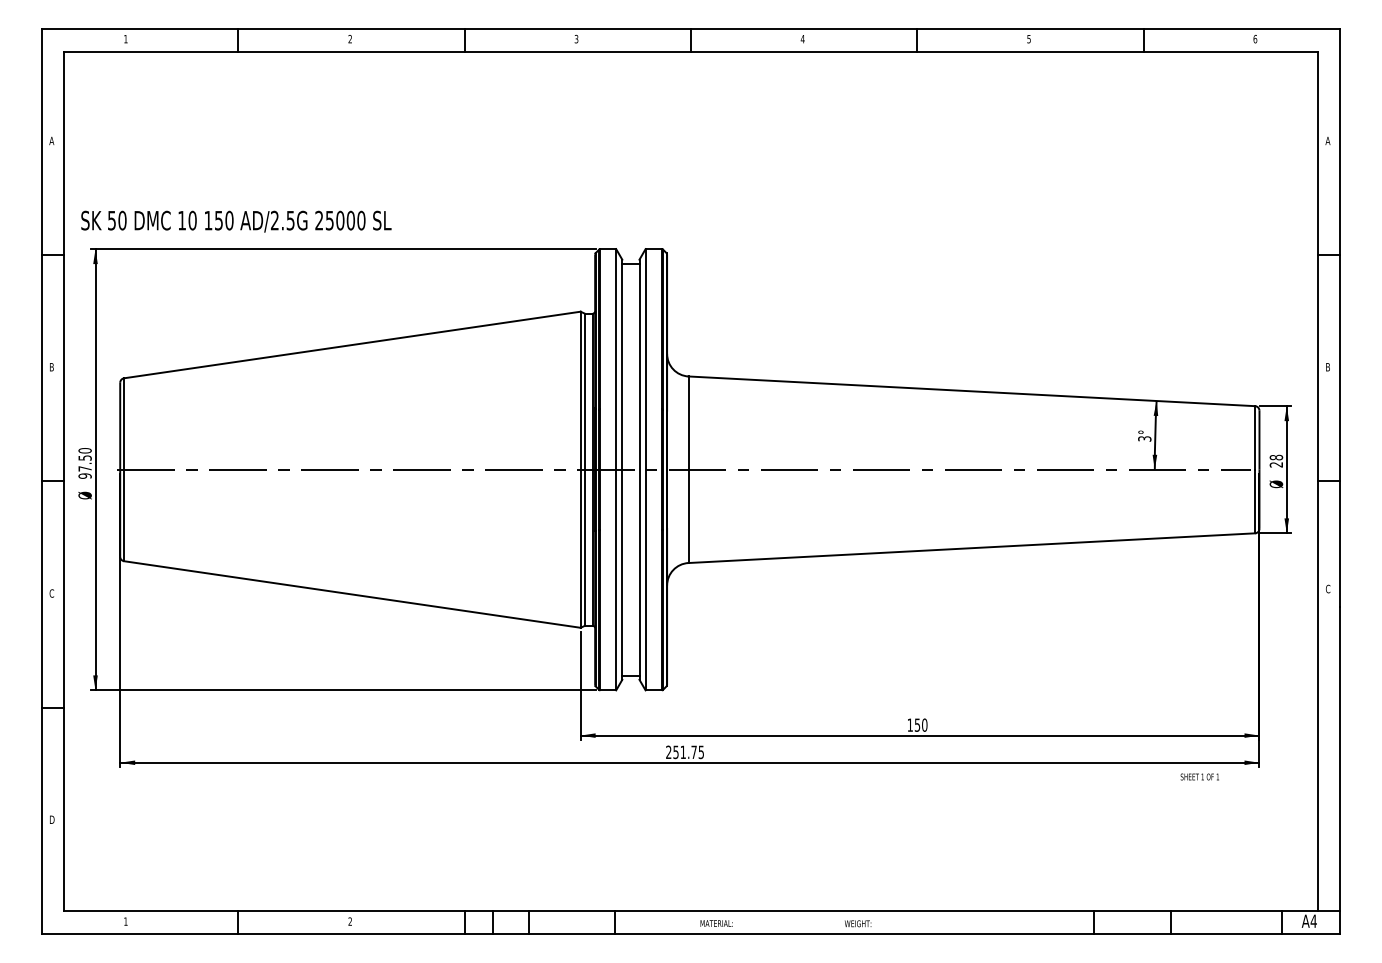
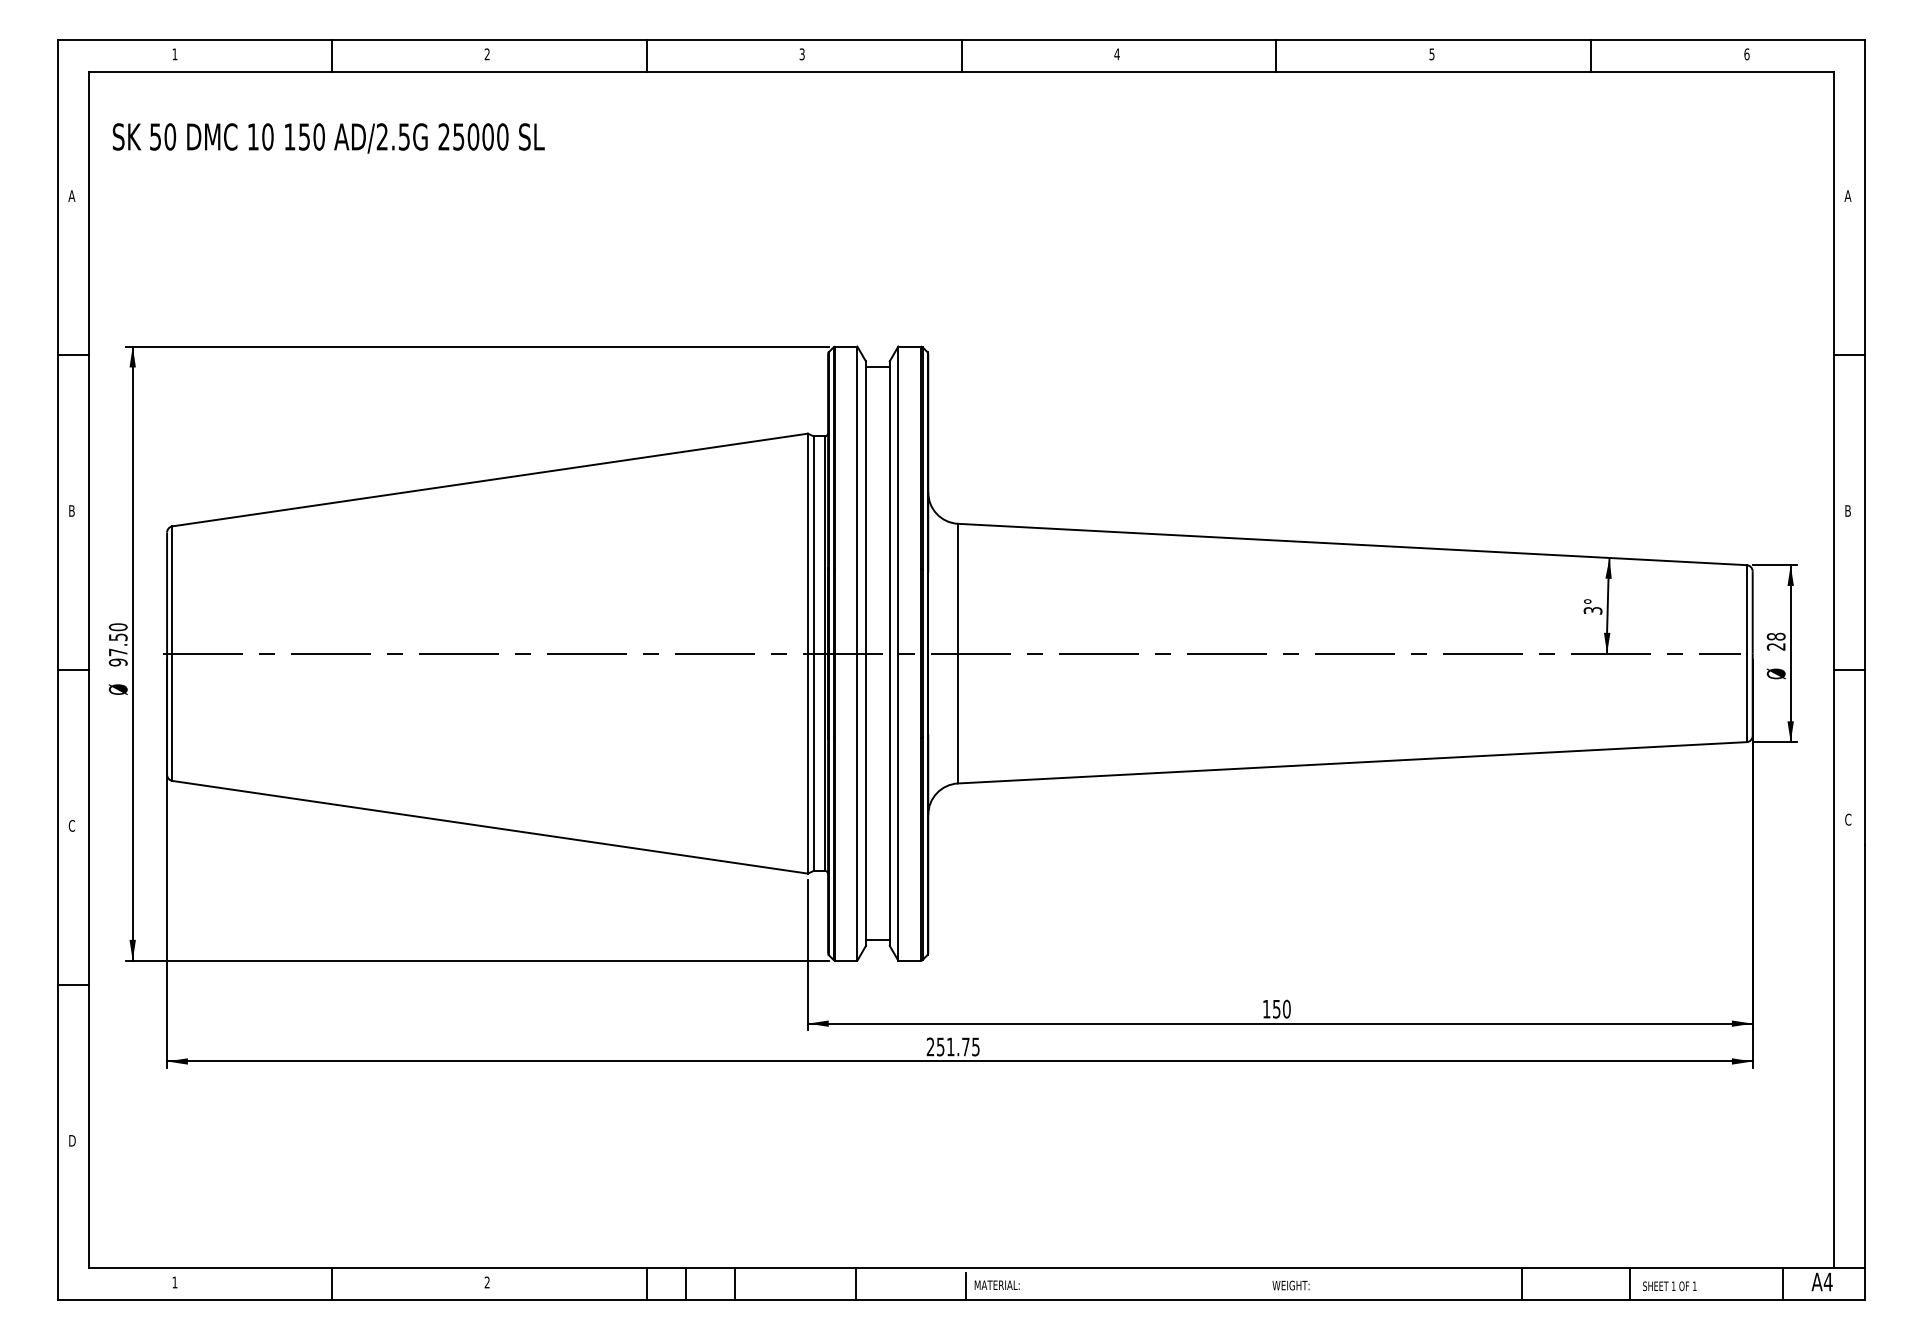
text: (236, 221) -> (328, 138), moved
text: (1199, 777) -> (1669, 1286), moved
text: (857, 923) -> (1290, 1285), moved
line: (693, 924) -> (965, 1286), added

